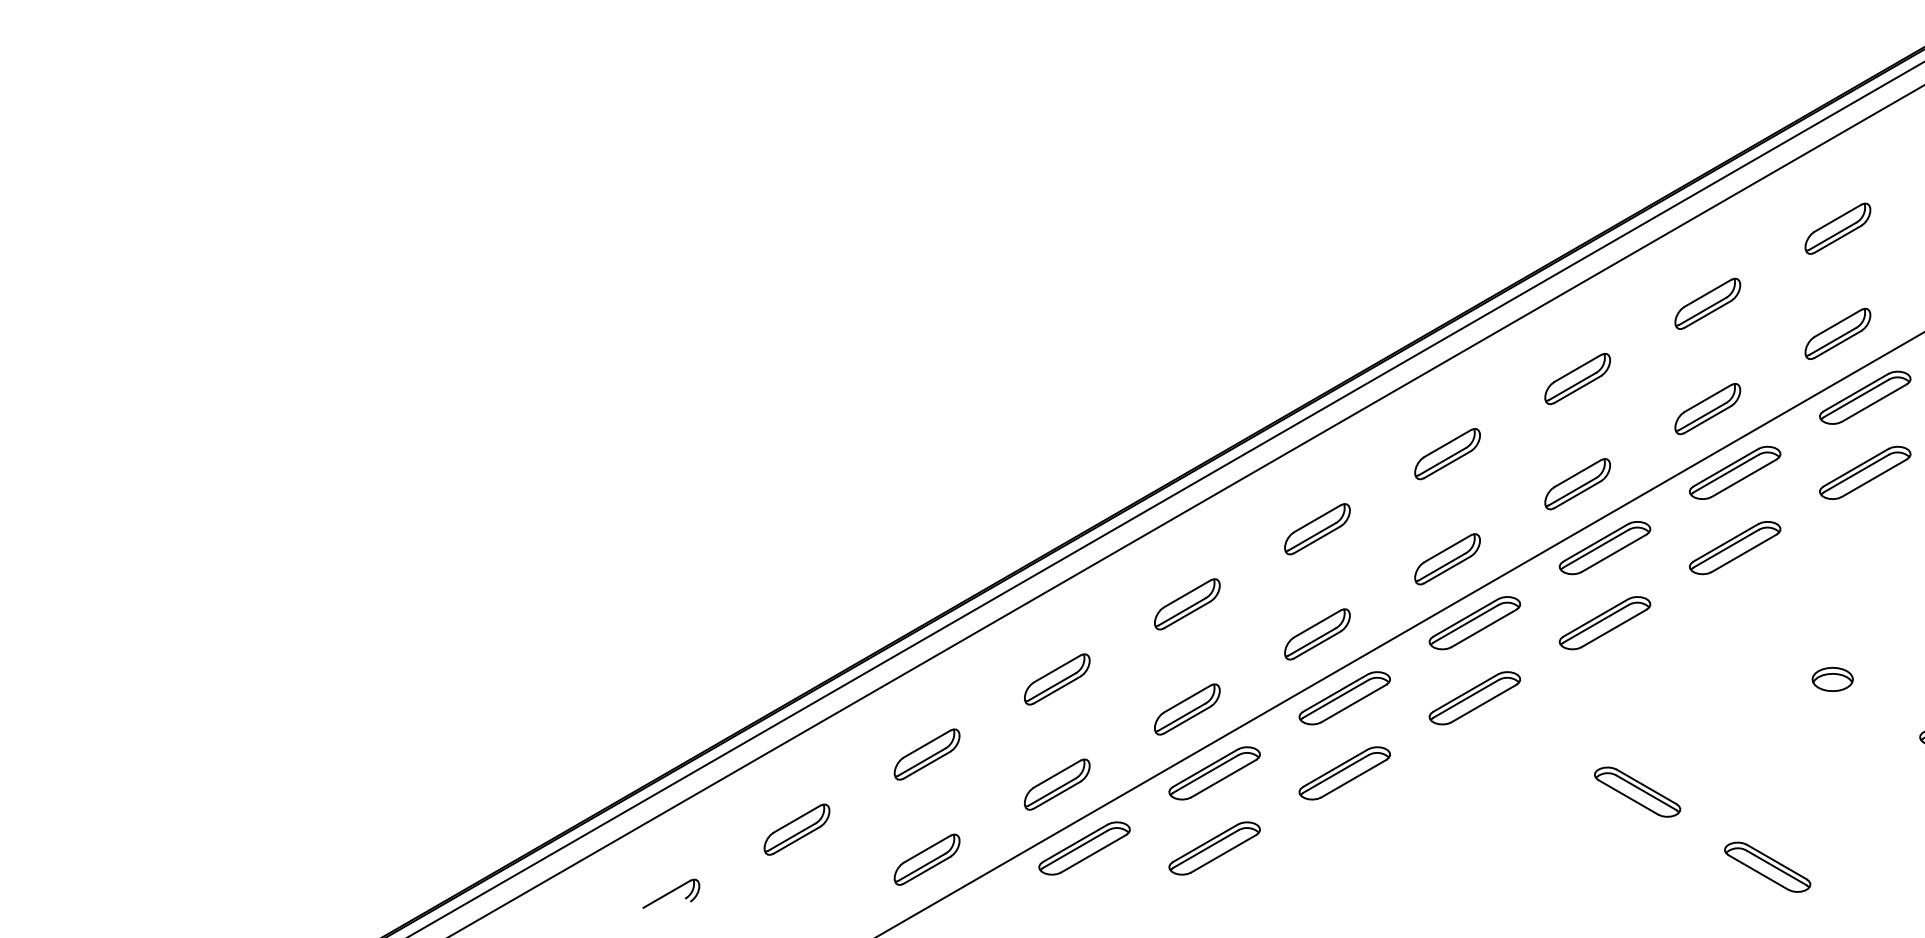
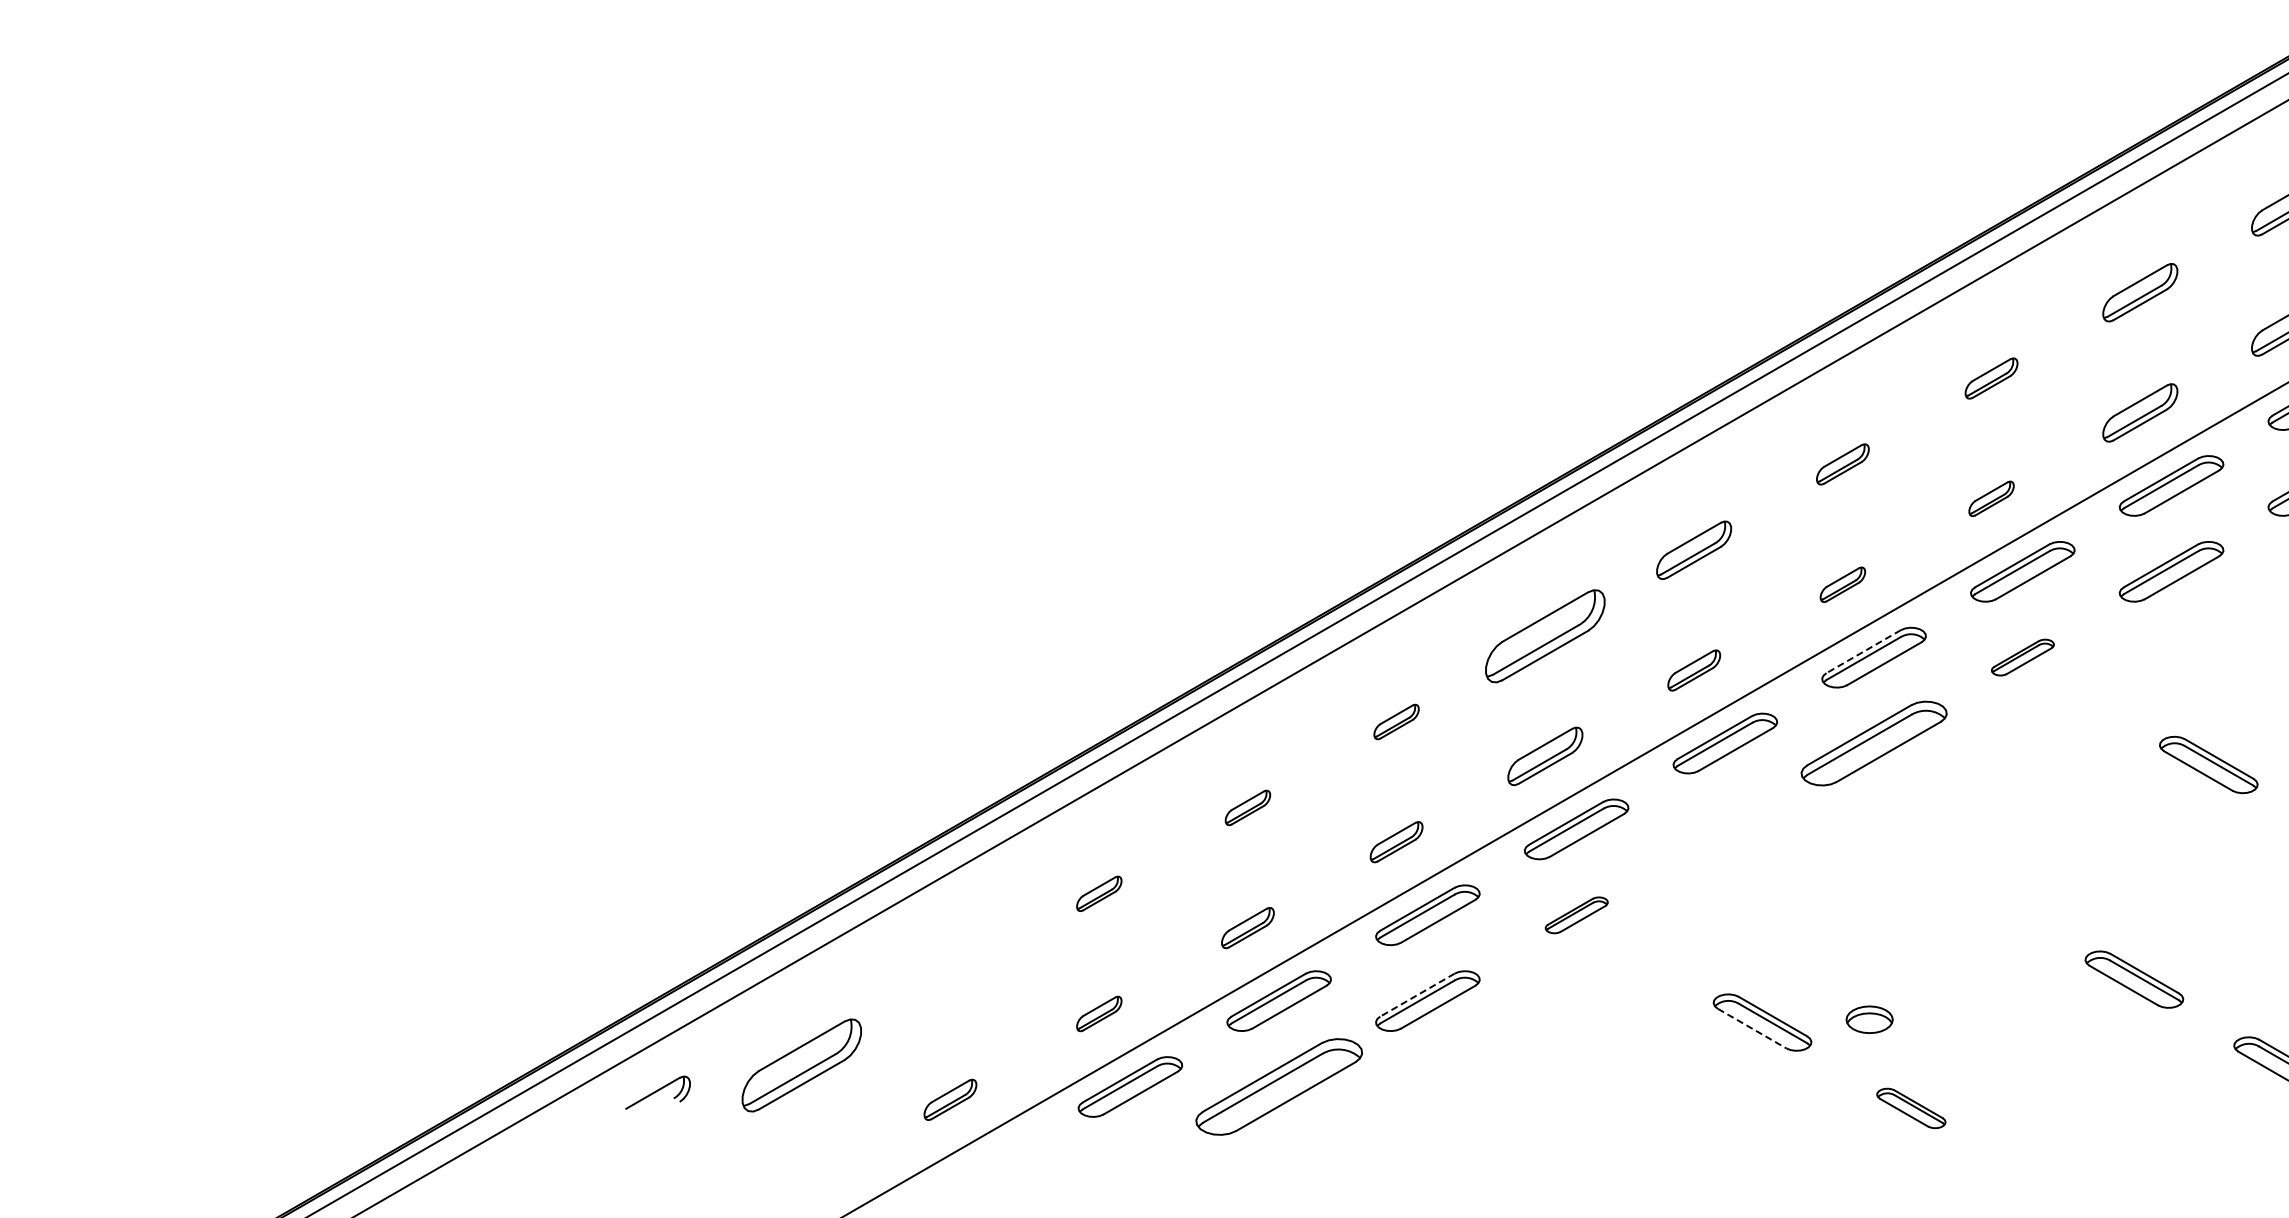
part: (1837, 228) -> (1991, 378), size x0.7
part: (1707, 303) -> (1842, 464), size x0.7
part: (1837, 333) -> (1991, 498), size x0.6
part: (1707, 408) -> (1842, 584), size x0.6
part: (1447, 453) -> (1545, 635), size x1.6
line: (1725, 467) -> (1863, 651), solid -> dashed
part: (1864, 472) -> (2022, 657), size x0.6
part: (1578, 484) -> (1694, 670), size x0.7
part: (1317, 528) -> (1396, 721), size x0.6
part: (1734, 548) -> (1873, 743), size x1.4
part: (1186, 604) -> (1247, 807), size x0.6
part: (1605, 623) -> (1725, 829), removed
part: (1317, 633) -> (1396, 841), size x0.7
part: (1057, 679) -> (1099, 893), size x0.6
part: (1832, 679) -> (1869, 1019), moved
part: (1474, 698) -> (1576, 915), size x0.6
part: (1186, 708) -> (1247, 927), size x0.7
part: (927, 754) -> (950, 979), removed
line: (1335, 768) -> (1417, 995), solid -> dashed
part: (1057, 784) -> (1099, 1013), size x0.6
line: (1628, 797) -> (1752, 1028), solid -> dashed
part: (796, 829) -> (801, 1065), size x1.6
part: (1214, 848) -> (1278, 1086), size x1.6
part: (927, 859) -> (950, 1099), size x0.7
part: (1767, 867) -> (1911, 1108), size x0.7
part: (670, 893) -> (657, 1092), moved

